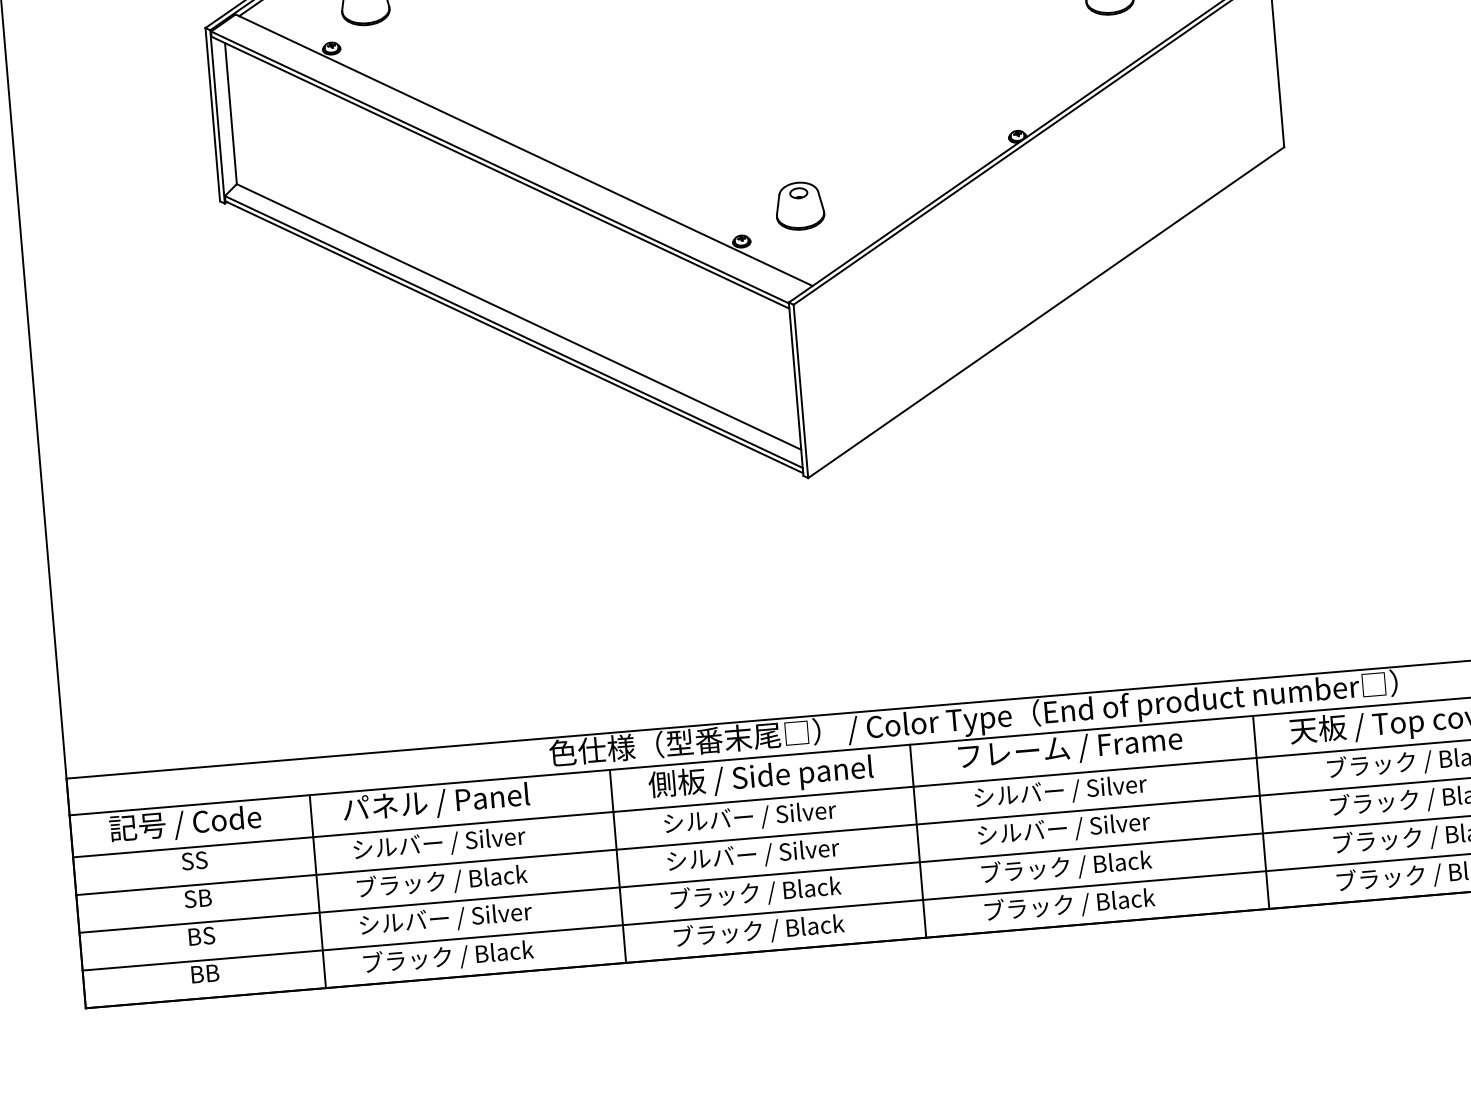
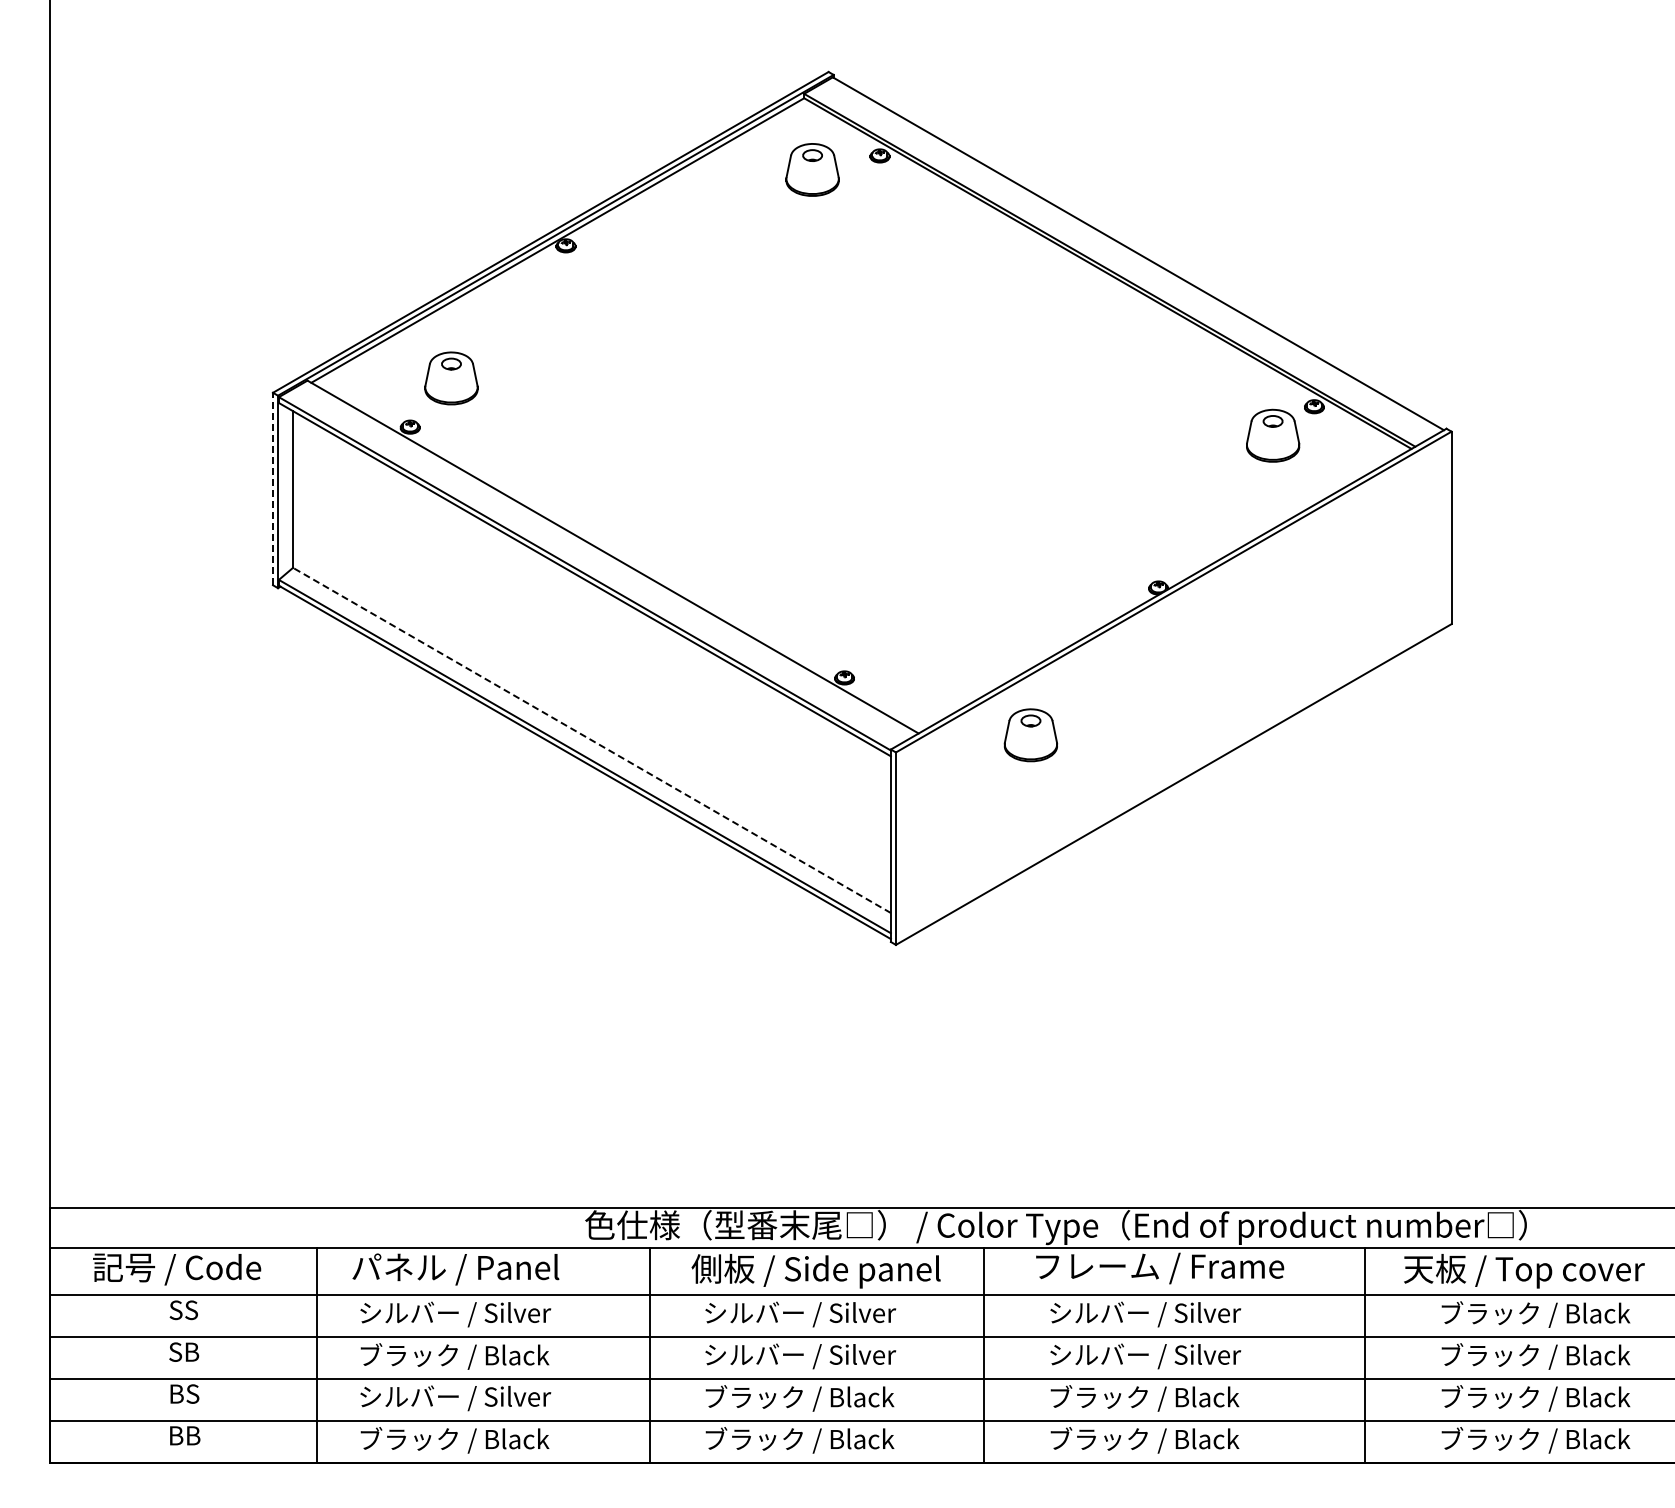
line: (213, 114) -> (273, 488), solid -> dashed
part: (799, 206) -> (1030, 735), moved
line: (518, 317) -> (591, 740), solid -> dashed

